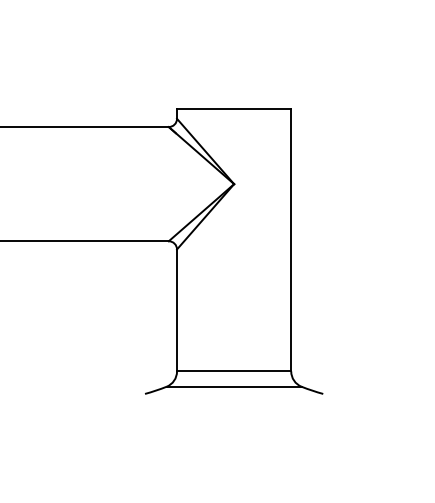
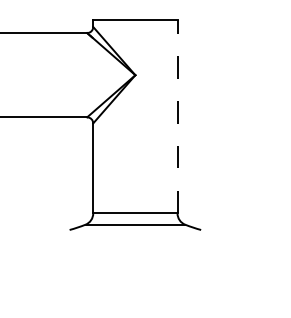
line: (291, 239) -> (177, 116), solid -> dashed

